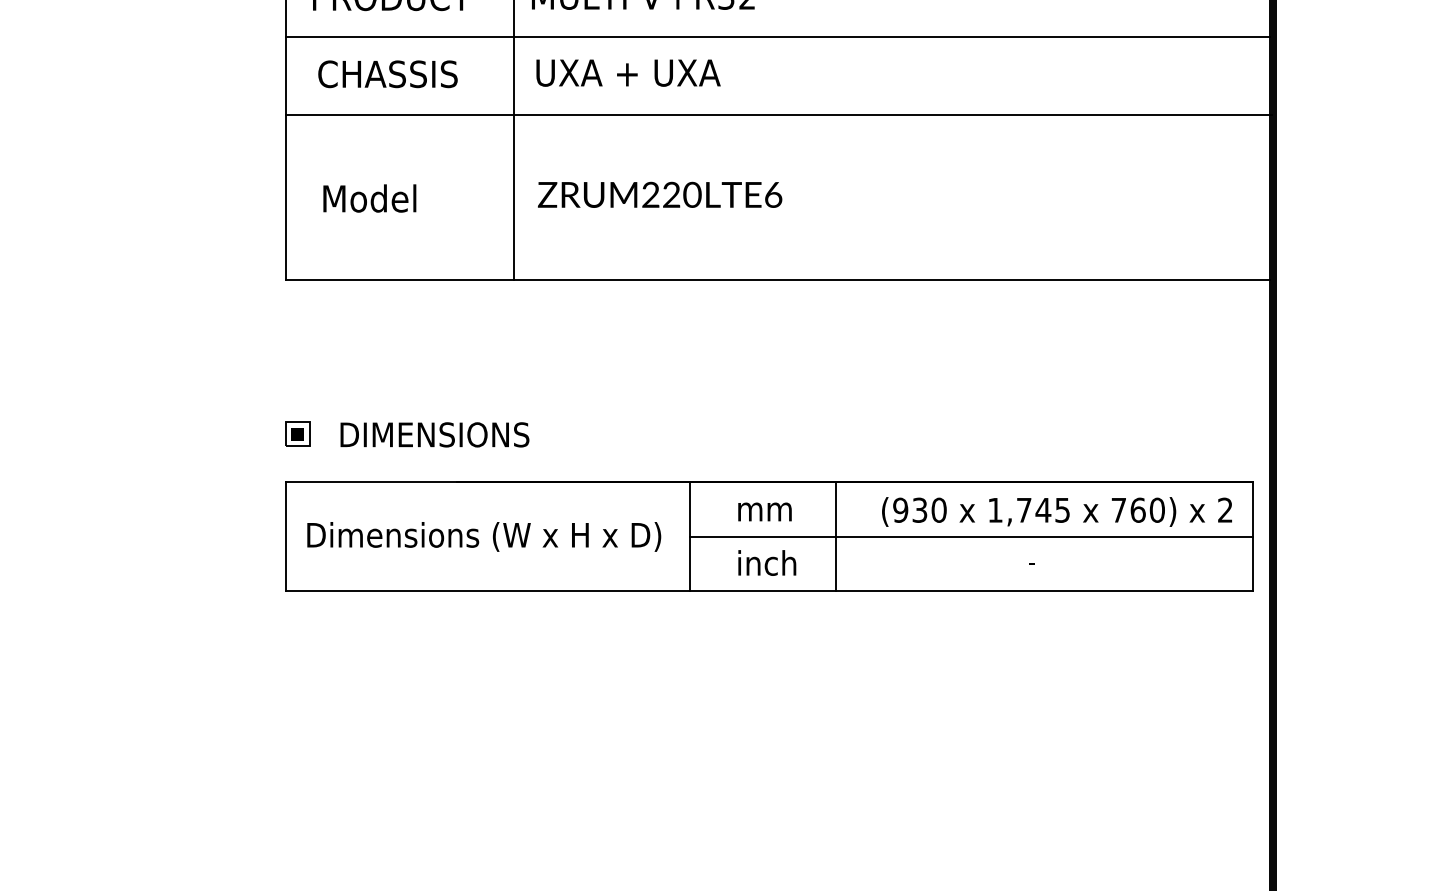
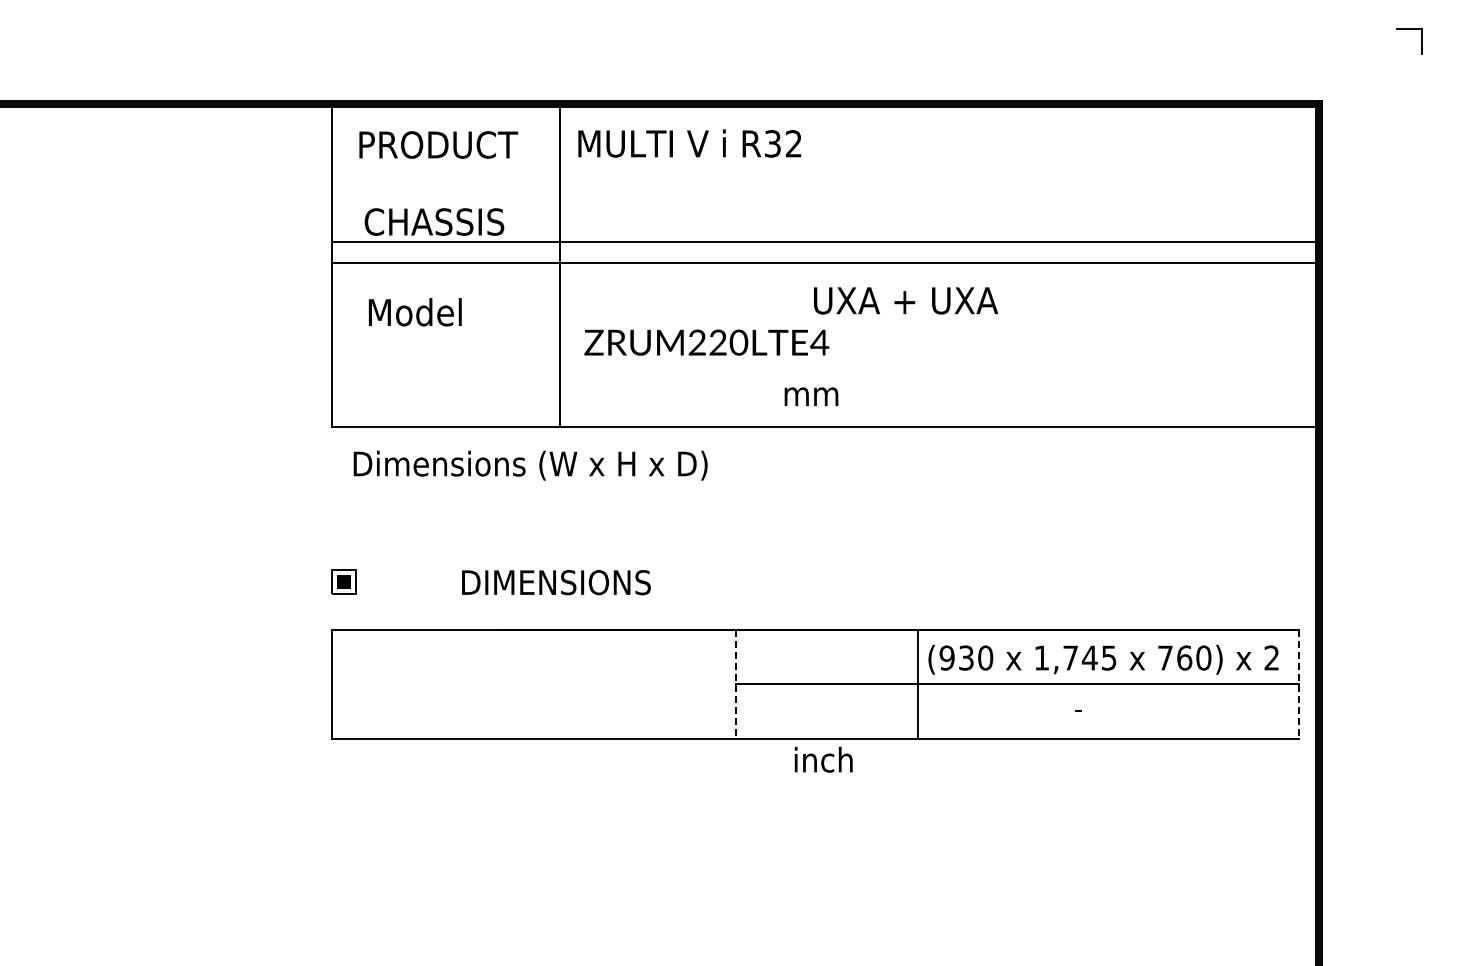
line: (778, 37) -> (824, 242), moved
text: (629, 72) -> (906, 300), moved
text: (773, 194) -> (819, 342), ZRUM220LTE6 -> ZRUM220LTE4
text: (369, 198) -> (414, 312), moved
text: (435, 434) -> (556, 582), moved
text: (765, 511) -> (811, 396), moved
text: (484, 536) -> (530, 465), moved
line: (690, 536) -> (736, 684), solid -> dashed
line: (836, 536) -> (917, 684), moved
line: (1253, 536) -> (1299, 684), solid -> dashed
text: (767, 562) -> (823, 759), moved

